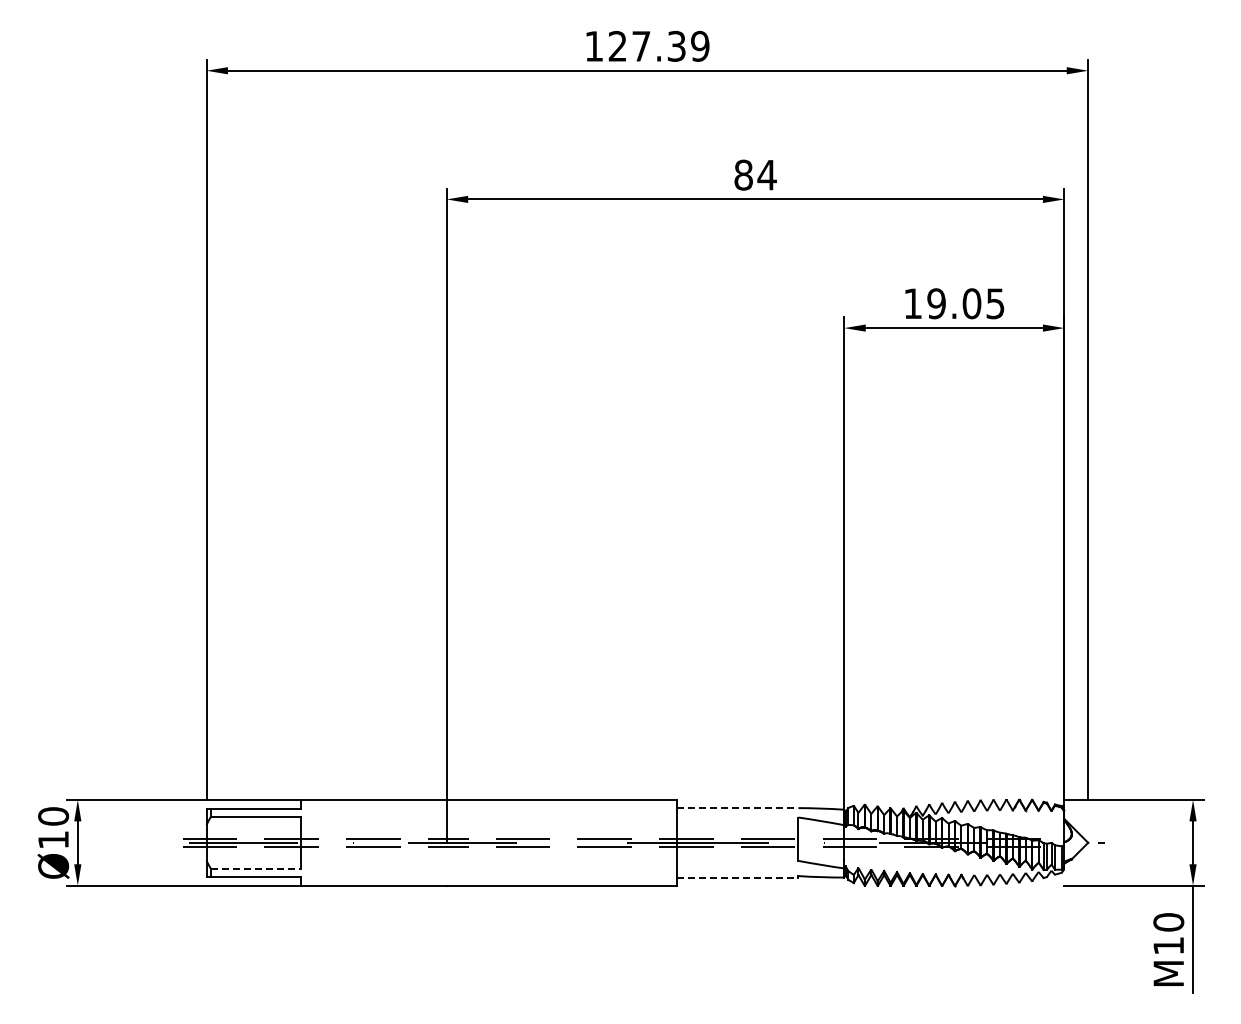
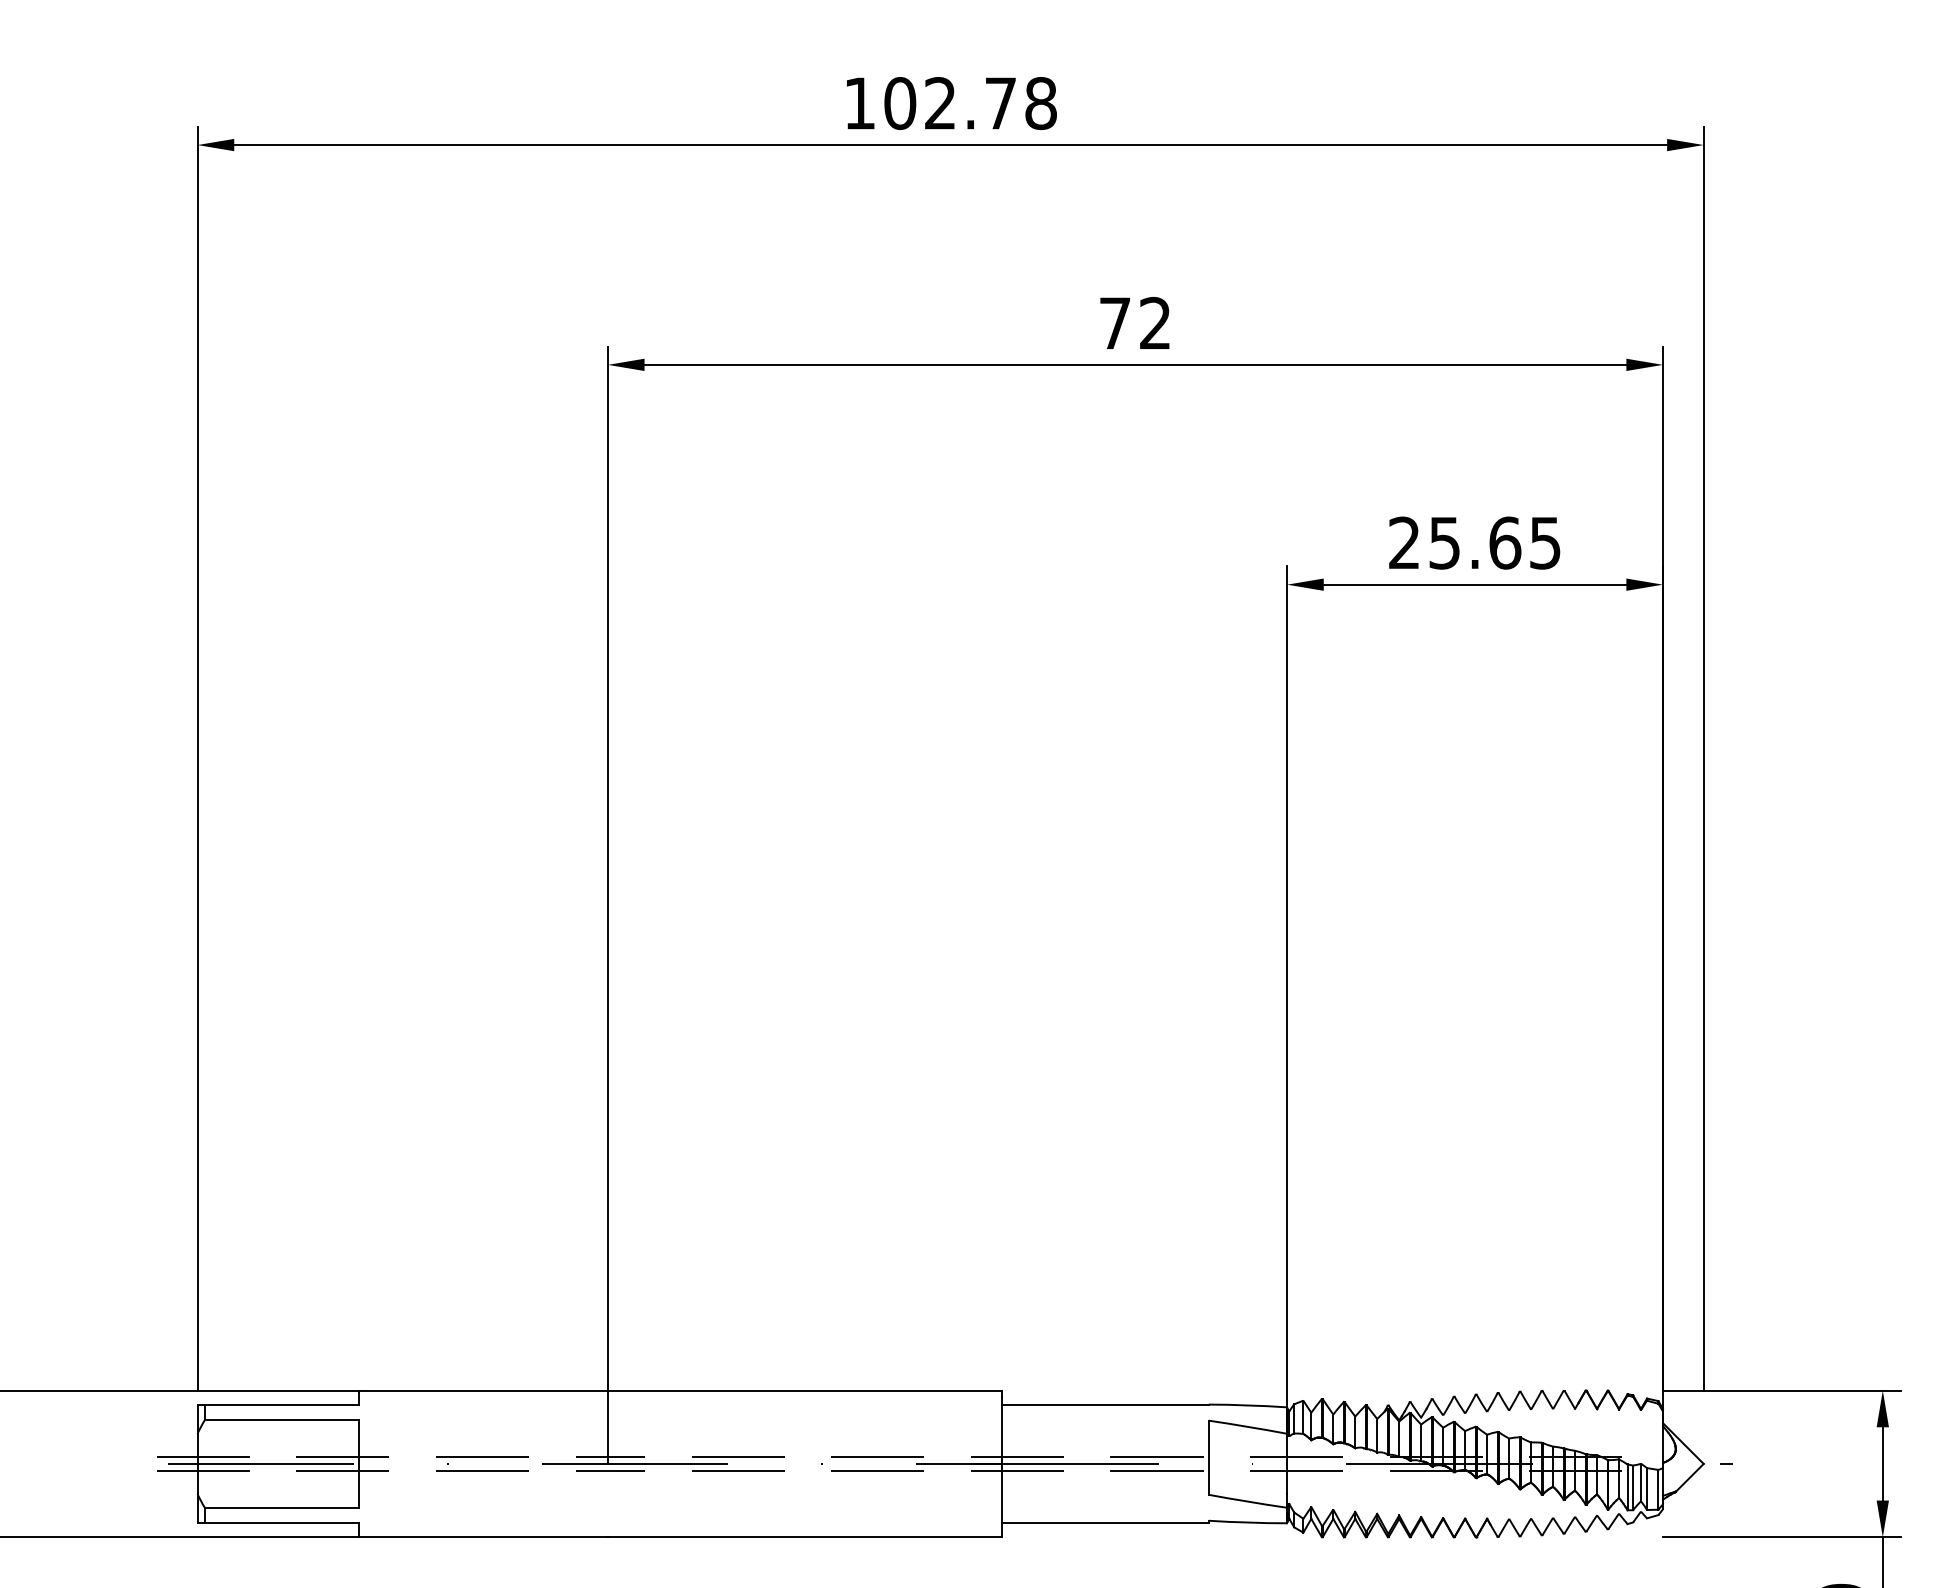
text: (658, 45) -> (969, 101), 127.39 -> 102.78
text: (755, 174) -> (1135, 322), 84 -> 72
text: (942, 303) -> (1454, 542), 19.05 -> 25.65
line: (738, 808) -> (1106, 1405), dashed -> solid
line: (256, 868) -> (283, 1507), dashed -> solid
line: (738, 877) -> (1106, 1523), dashed -> solid

